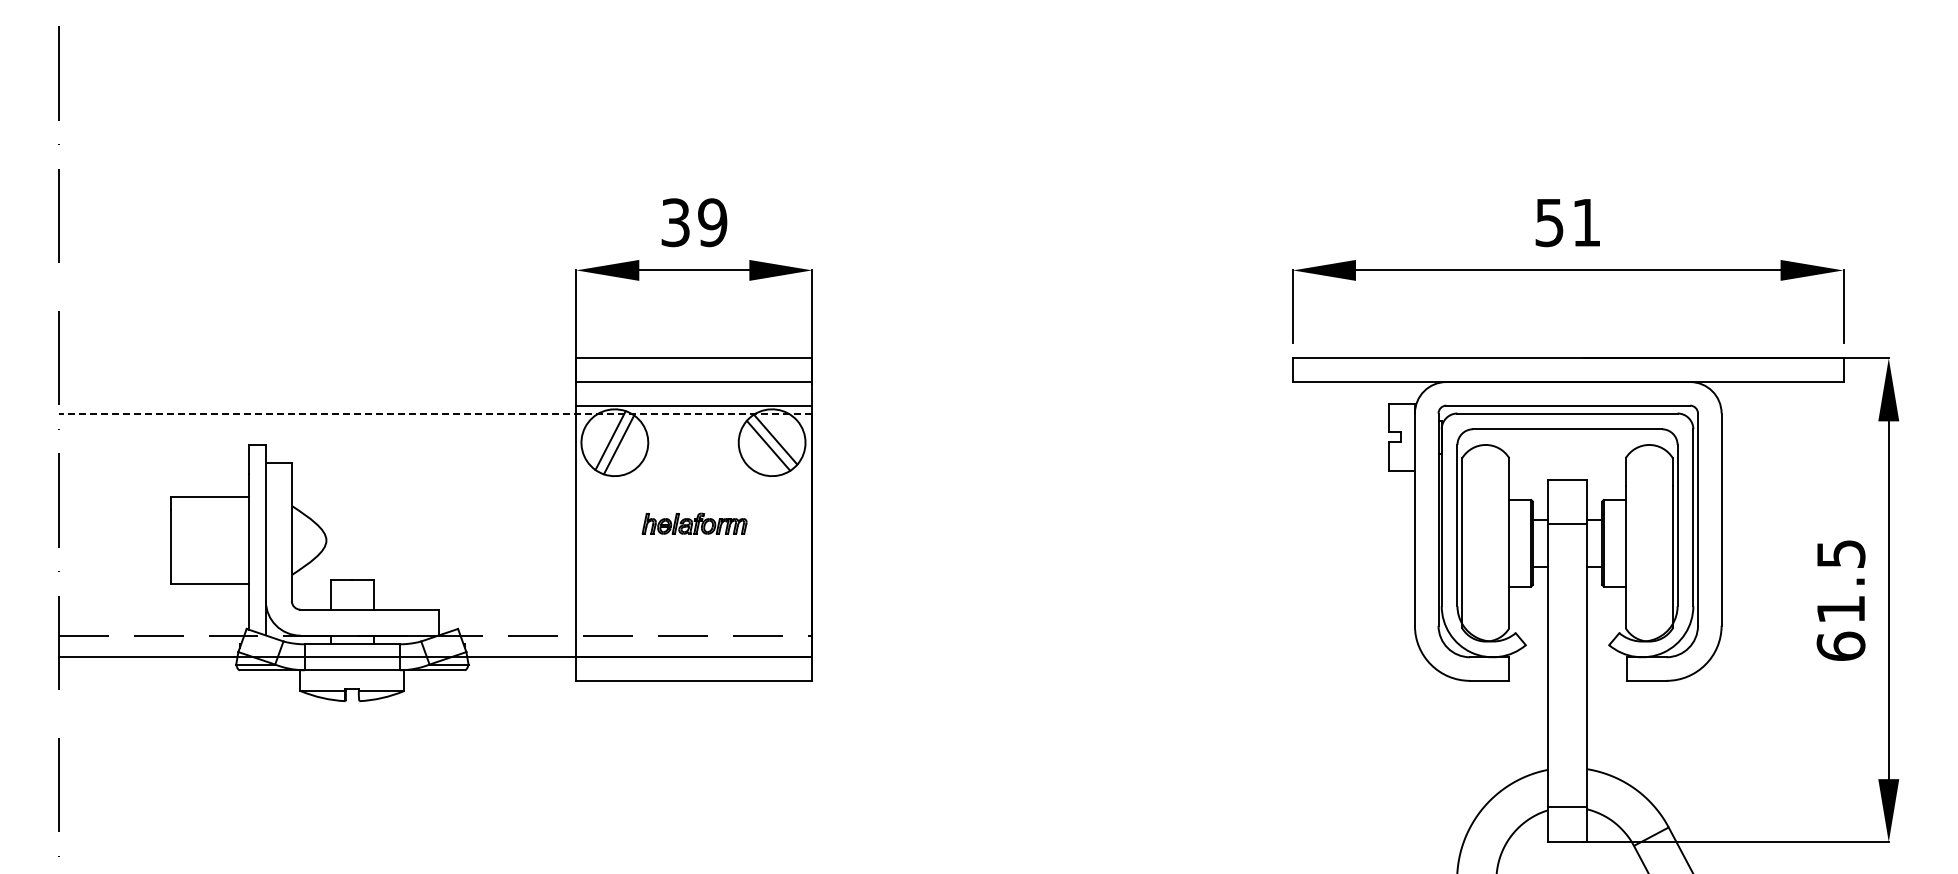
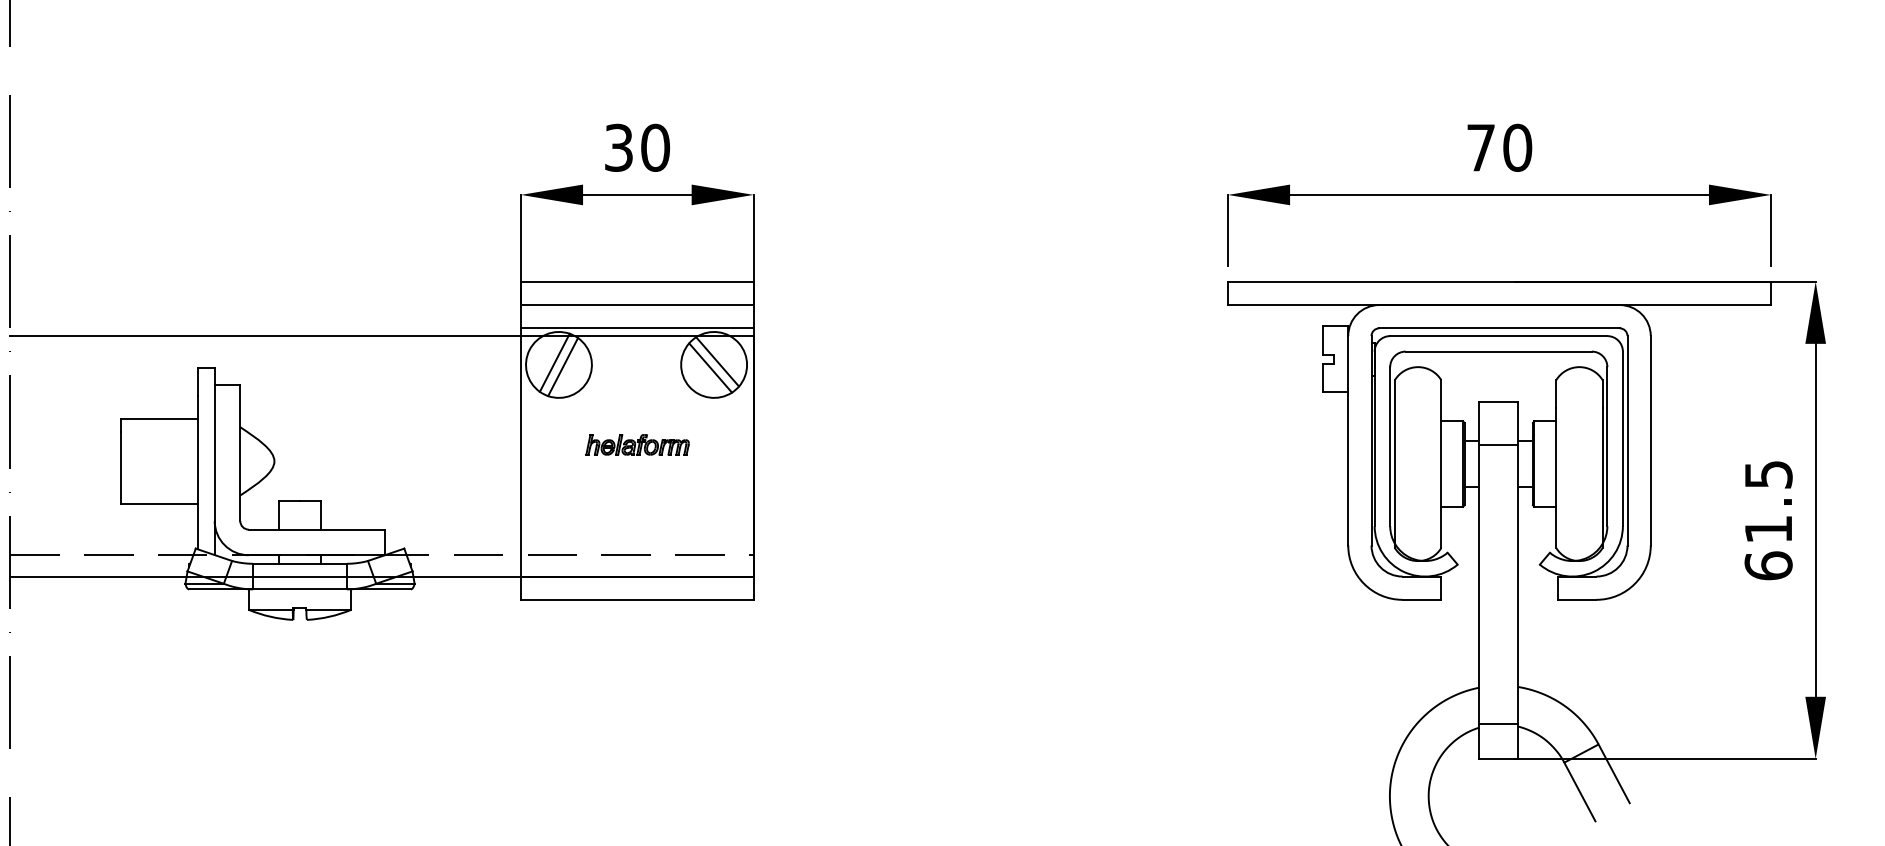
text: (712, 222) -> (655, 147), 39 -> 30
text: (1568, 222) -> (1499, 147), 51 -> 70
line: (435, 413) -> (382, 336), dashed -> solid

